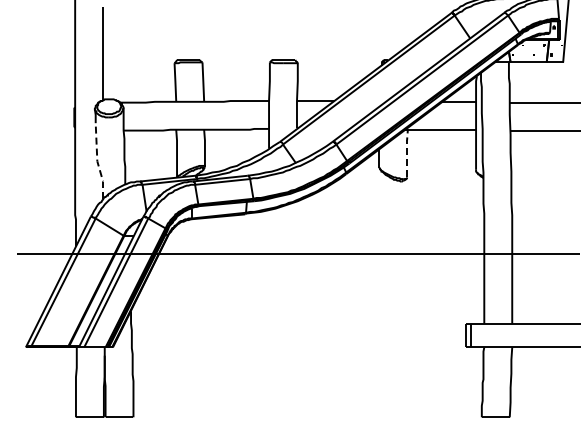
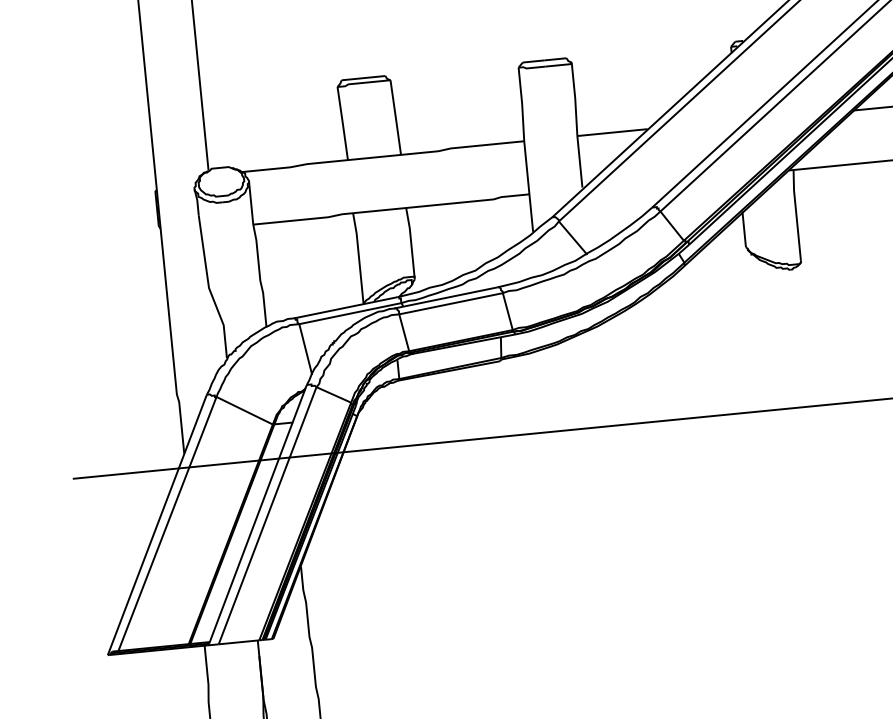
line: (407, 153) -> (797, 215), dashed -> solid
line: (97, 161) -> (209, 288), dashed -> solid

